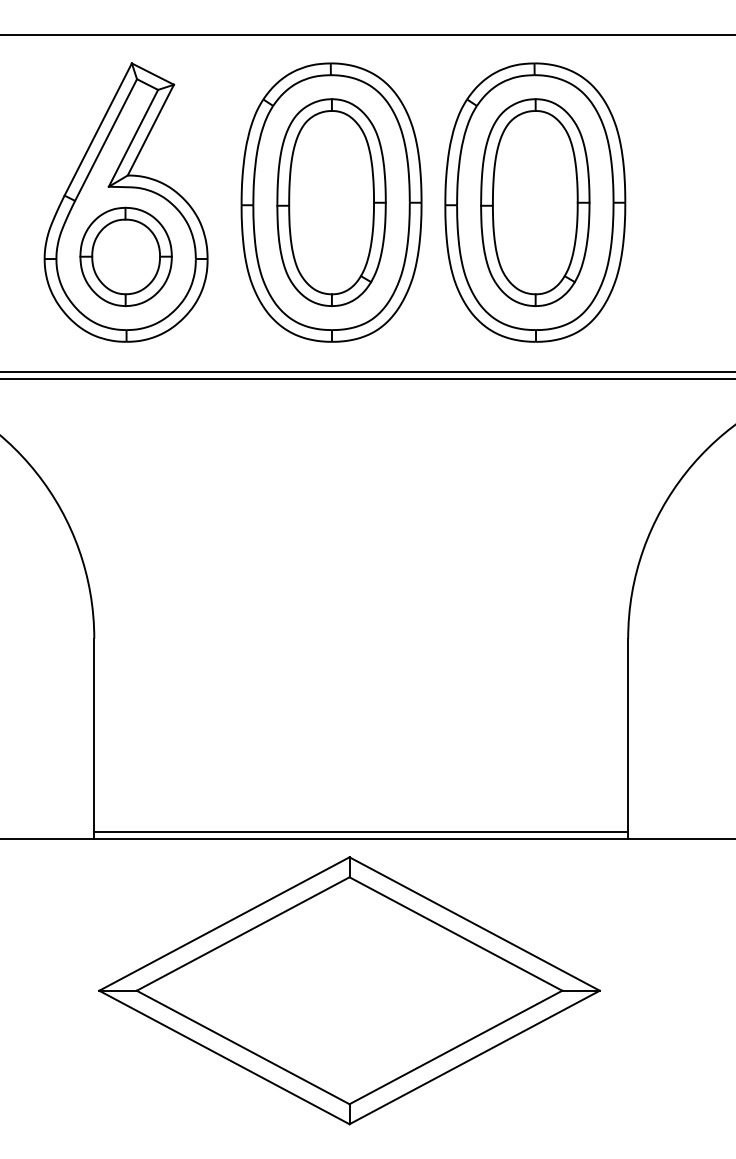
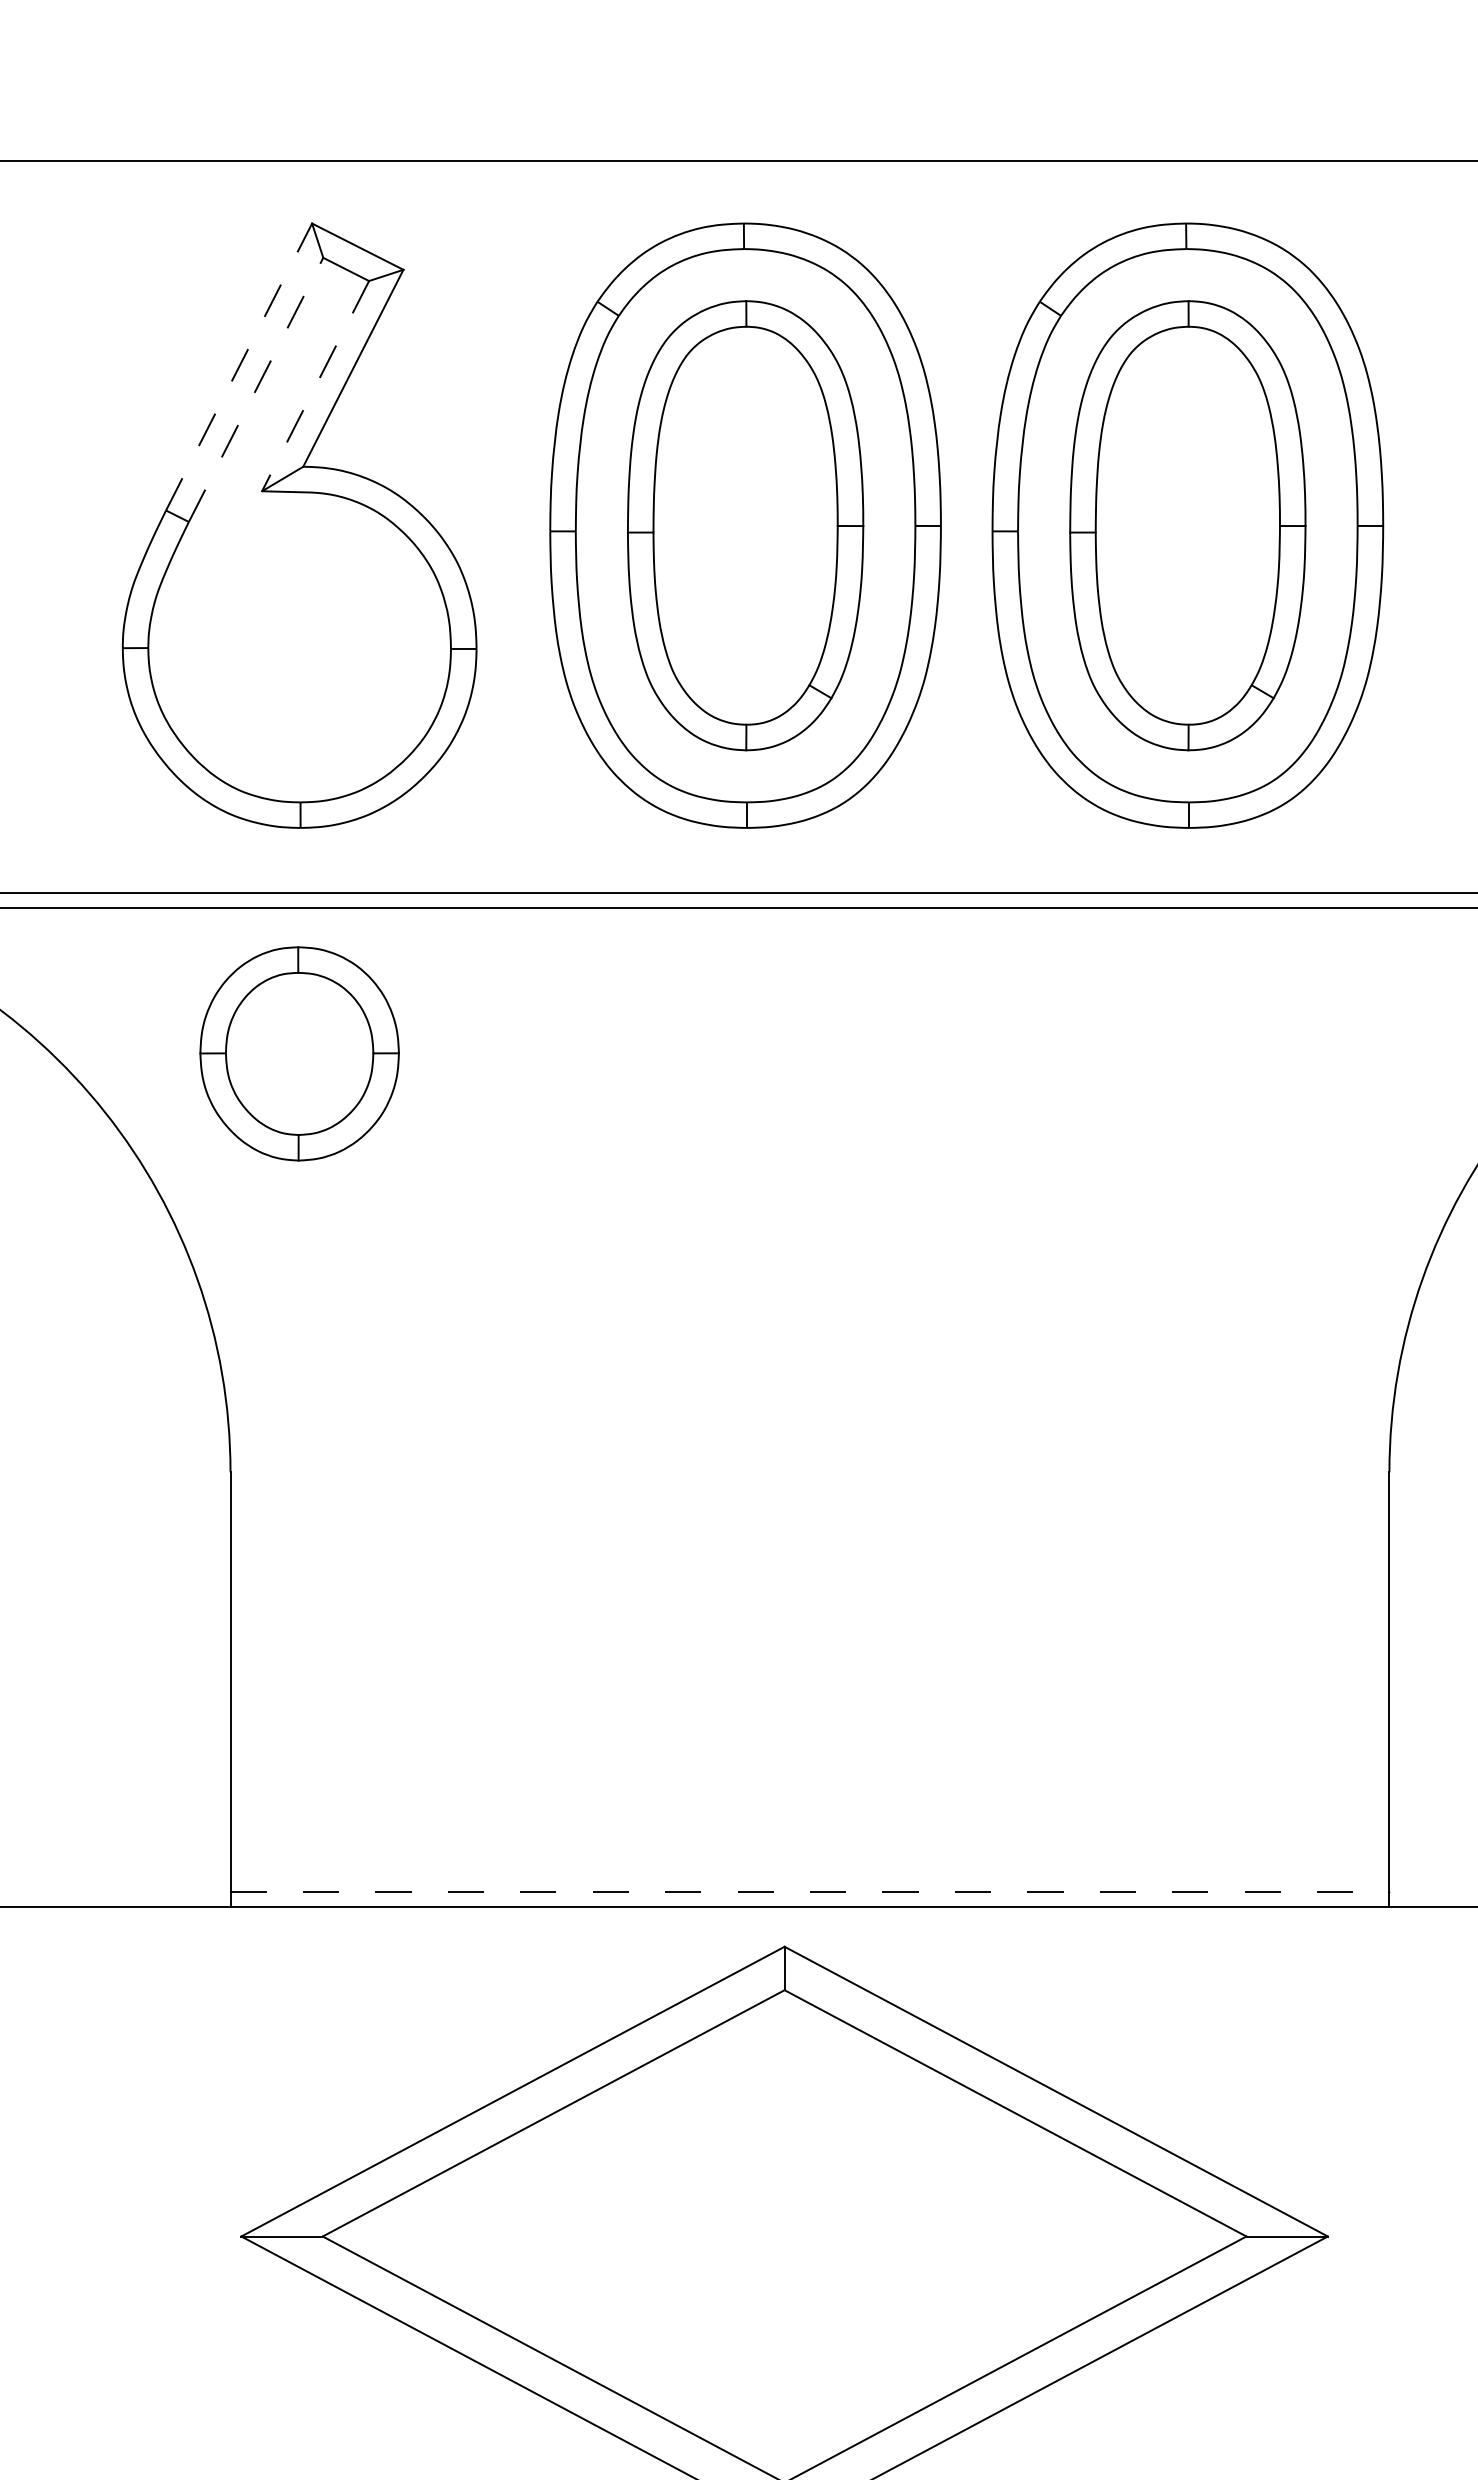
line: (98, 129) -> (239, 366), solid -> dashed
line: (133, 138) -> (315, 386), solid -> dashed
line: (106, 139) -> (257, 388), solid -> dashed
part: (125, 256) -> (298, 1052), moved
line: (361, 831) -> (810, 1890), solid -> dashed

